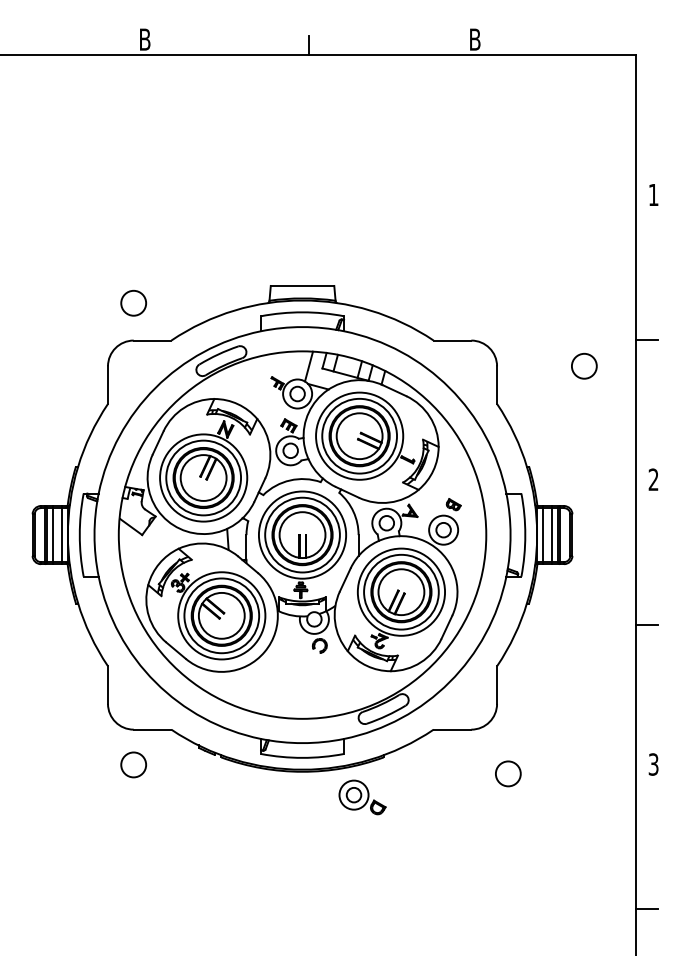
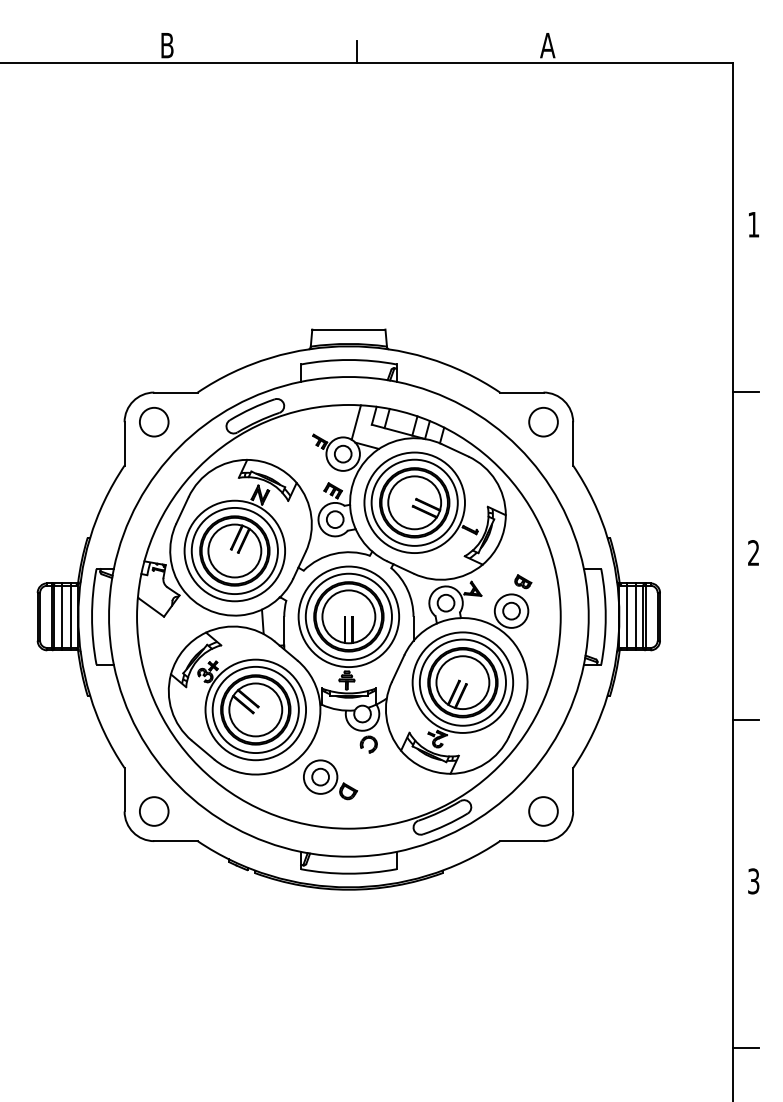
text: (474, 39) -> (547, 45), B -> A
circle: (133, 302) -> (153, 421), moved
circle: (584, 365) -> (543, 421), moved
circle: (133, 764) -> (153, 811), moved
circle: (508, 773) -> (543, 811), moved
part: (362, 797) -> (330, 779), moved

